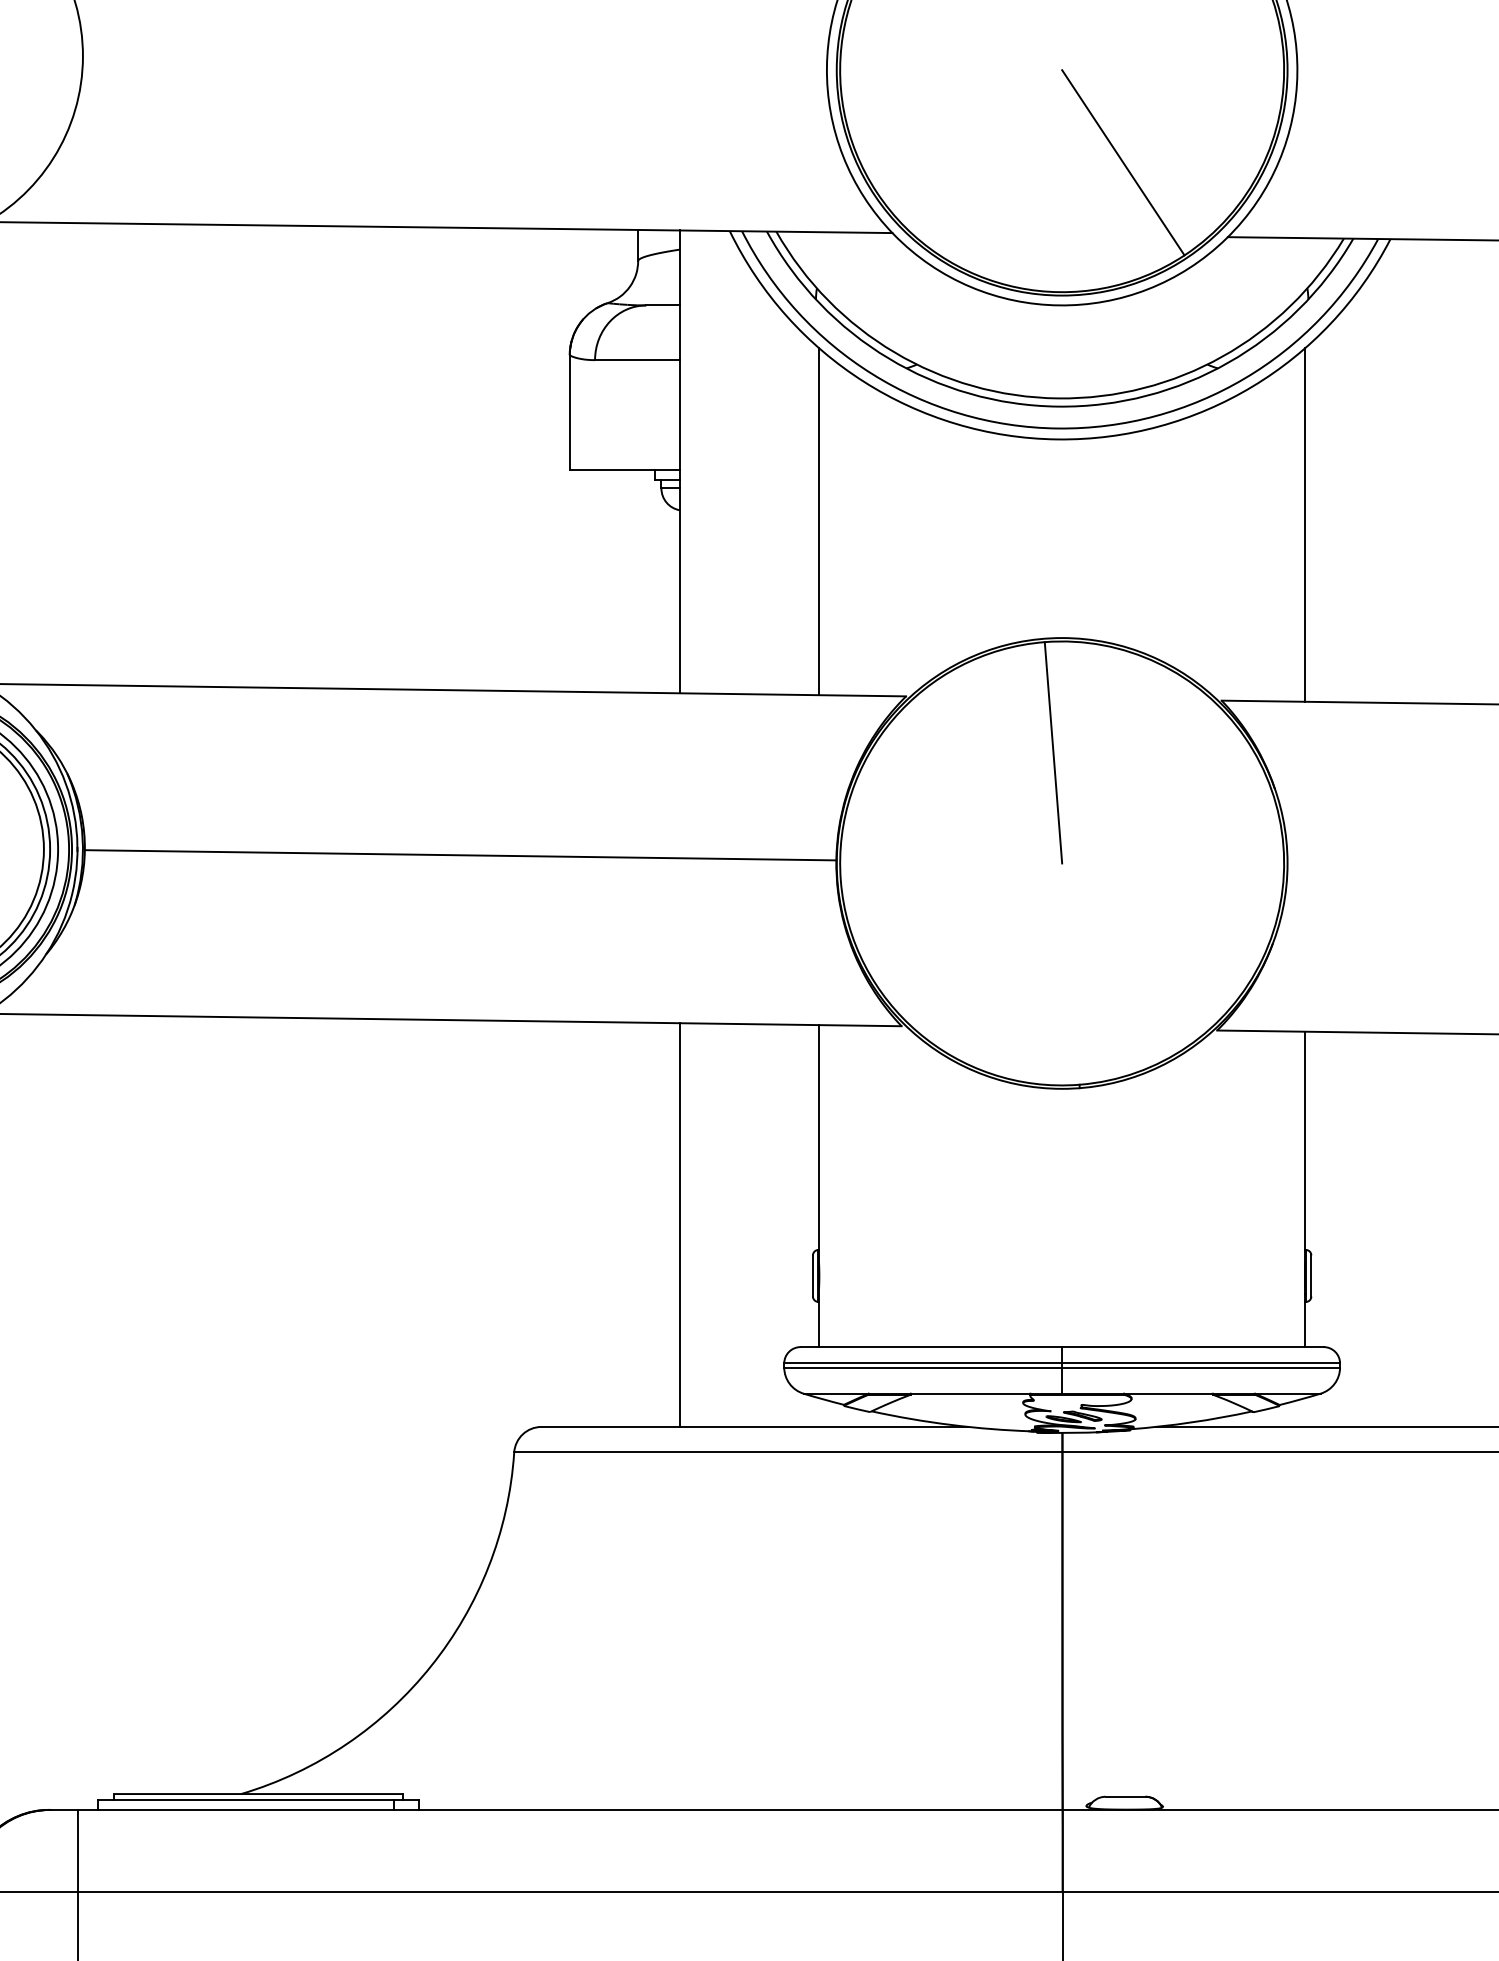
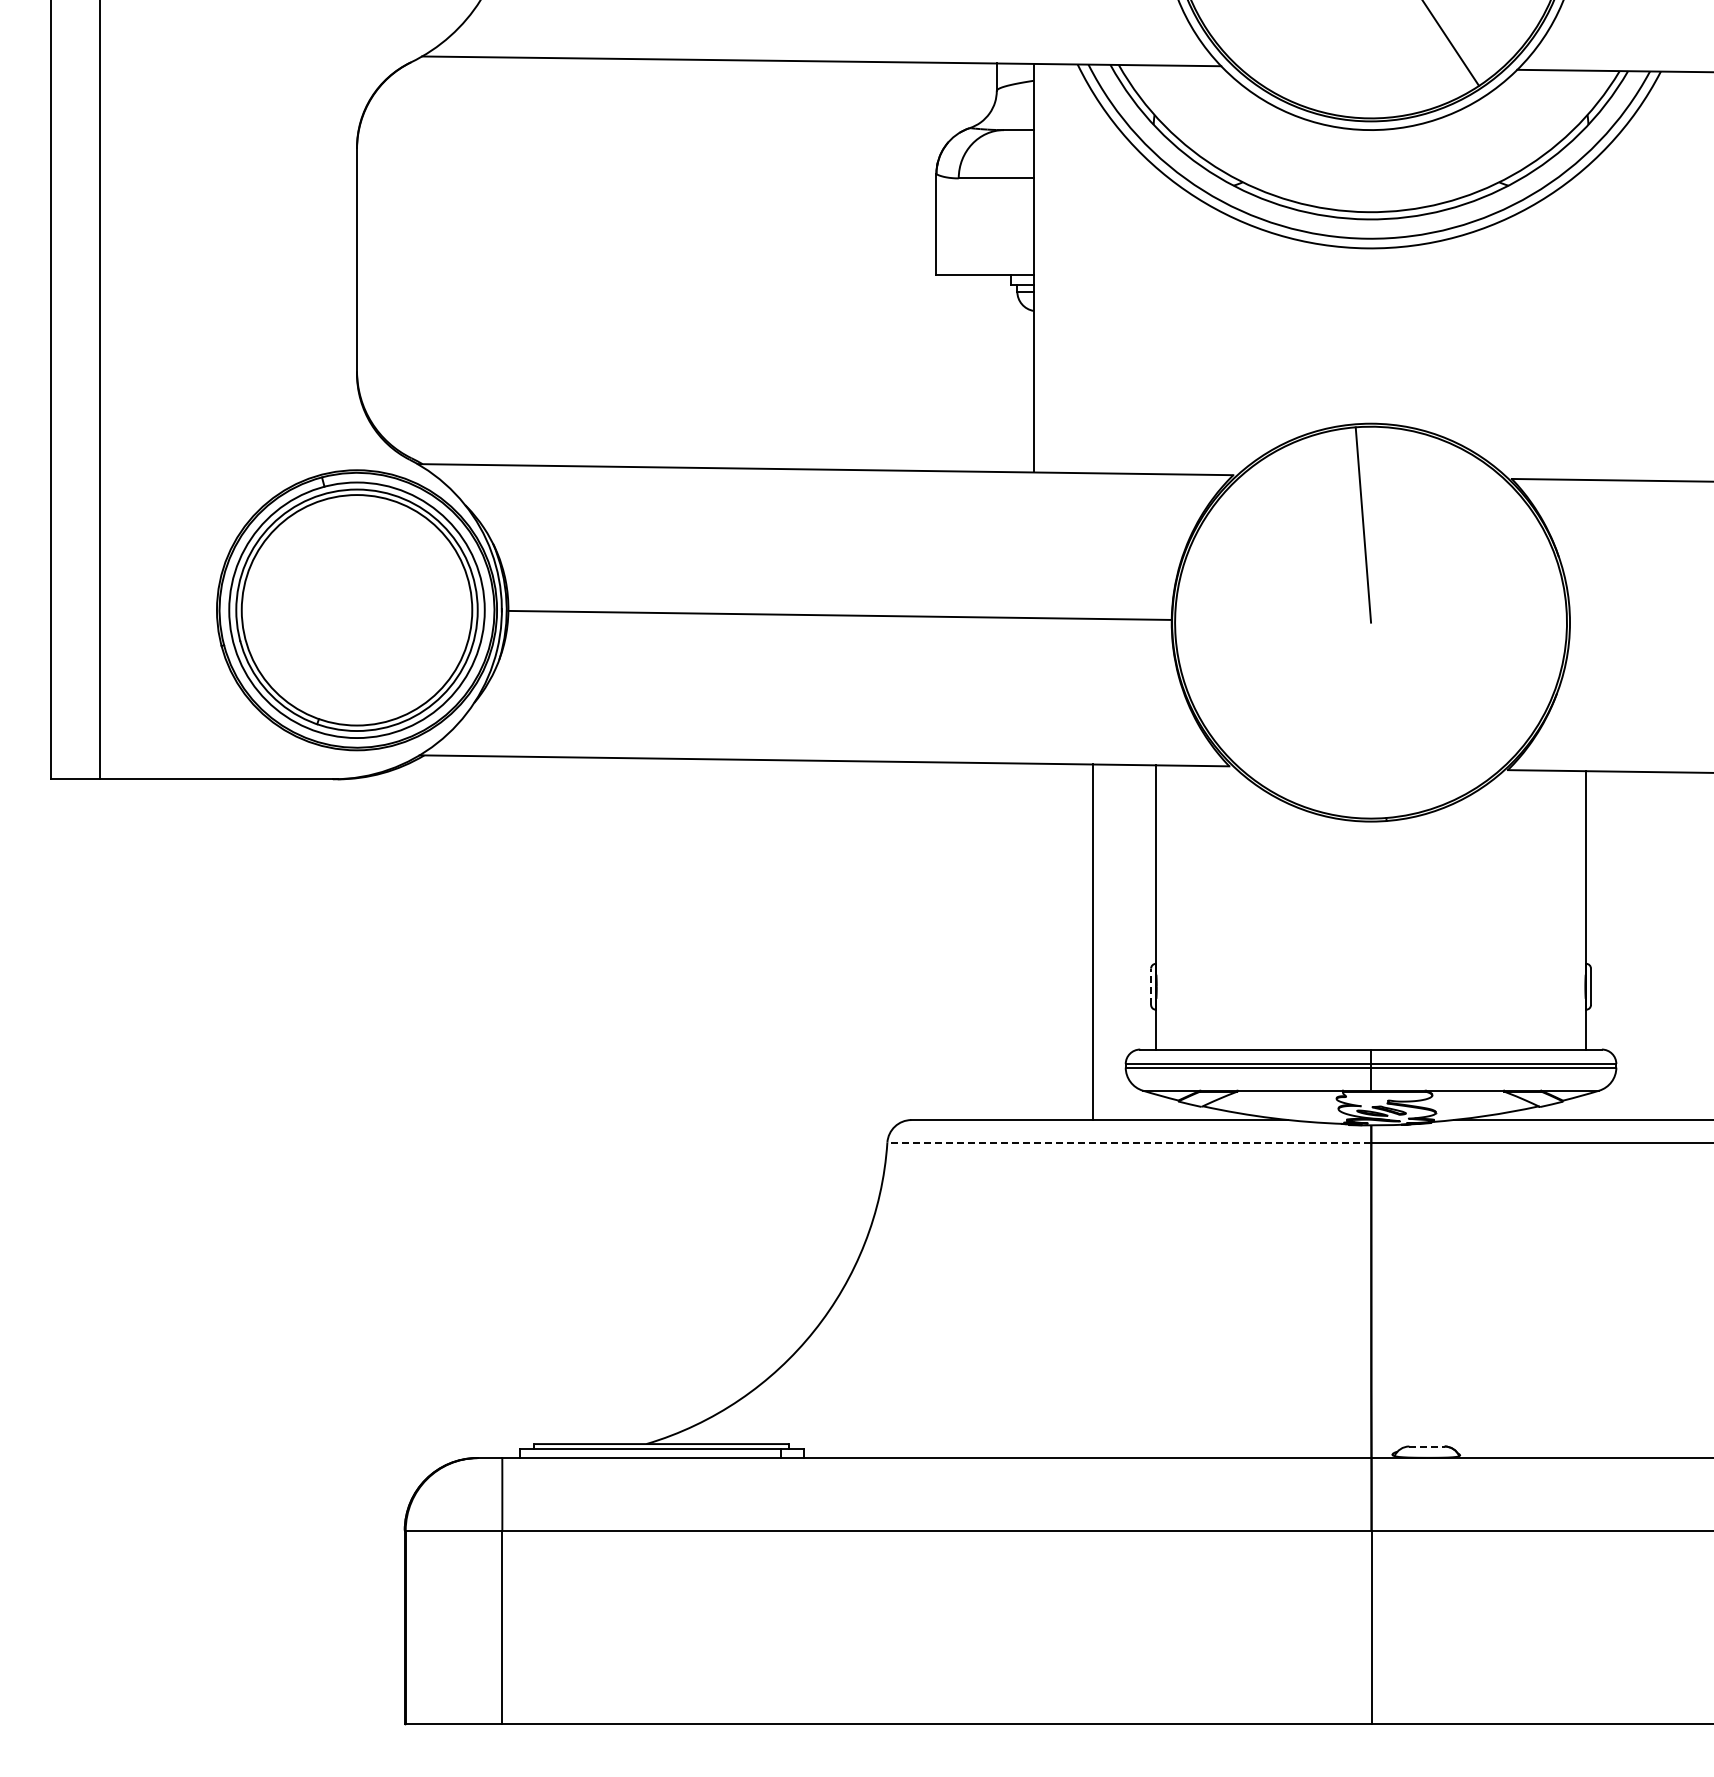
line: (819, 521) -> (1156, 320), removed
line: (1305, 524) -> (1585, 323), removed
line: (679, 1224) -> (1092, 941), moved
line: (813, 1275) -> (1151, 986), solid -> dashed
line: (788, 1452) -> (1129, 1142), solid -> dashed
line: (1126, 1796) -> (1427, 1446), solid -> dashed

